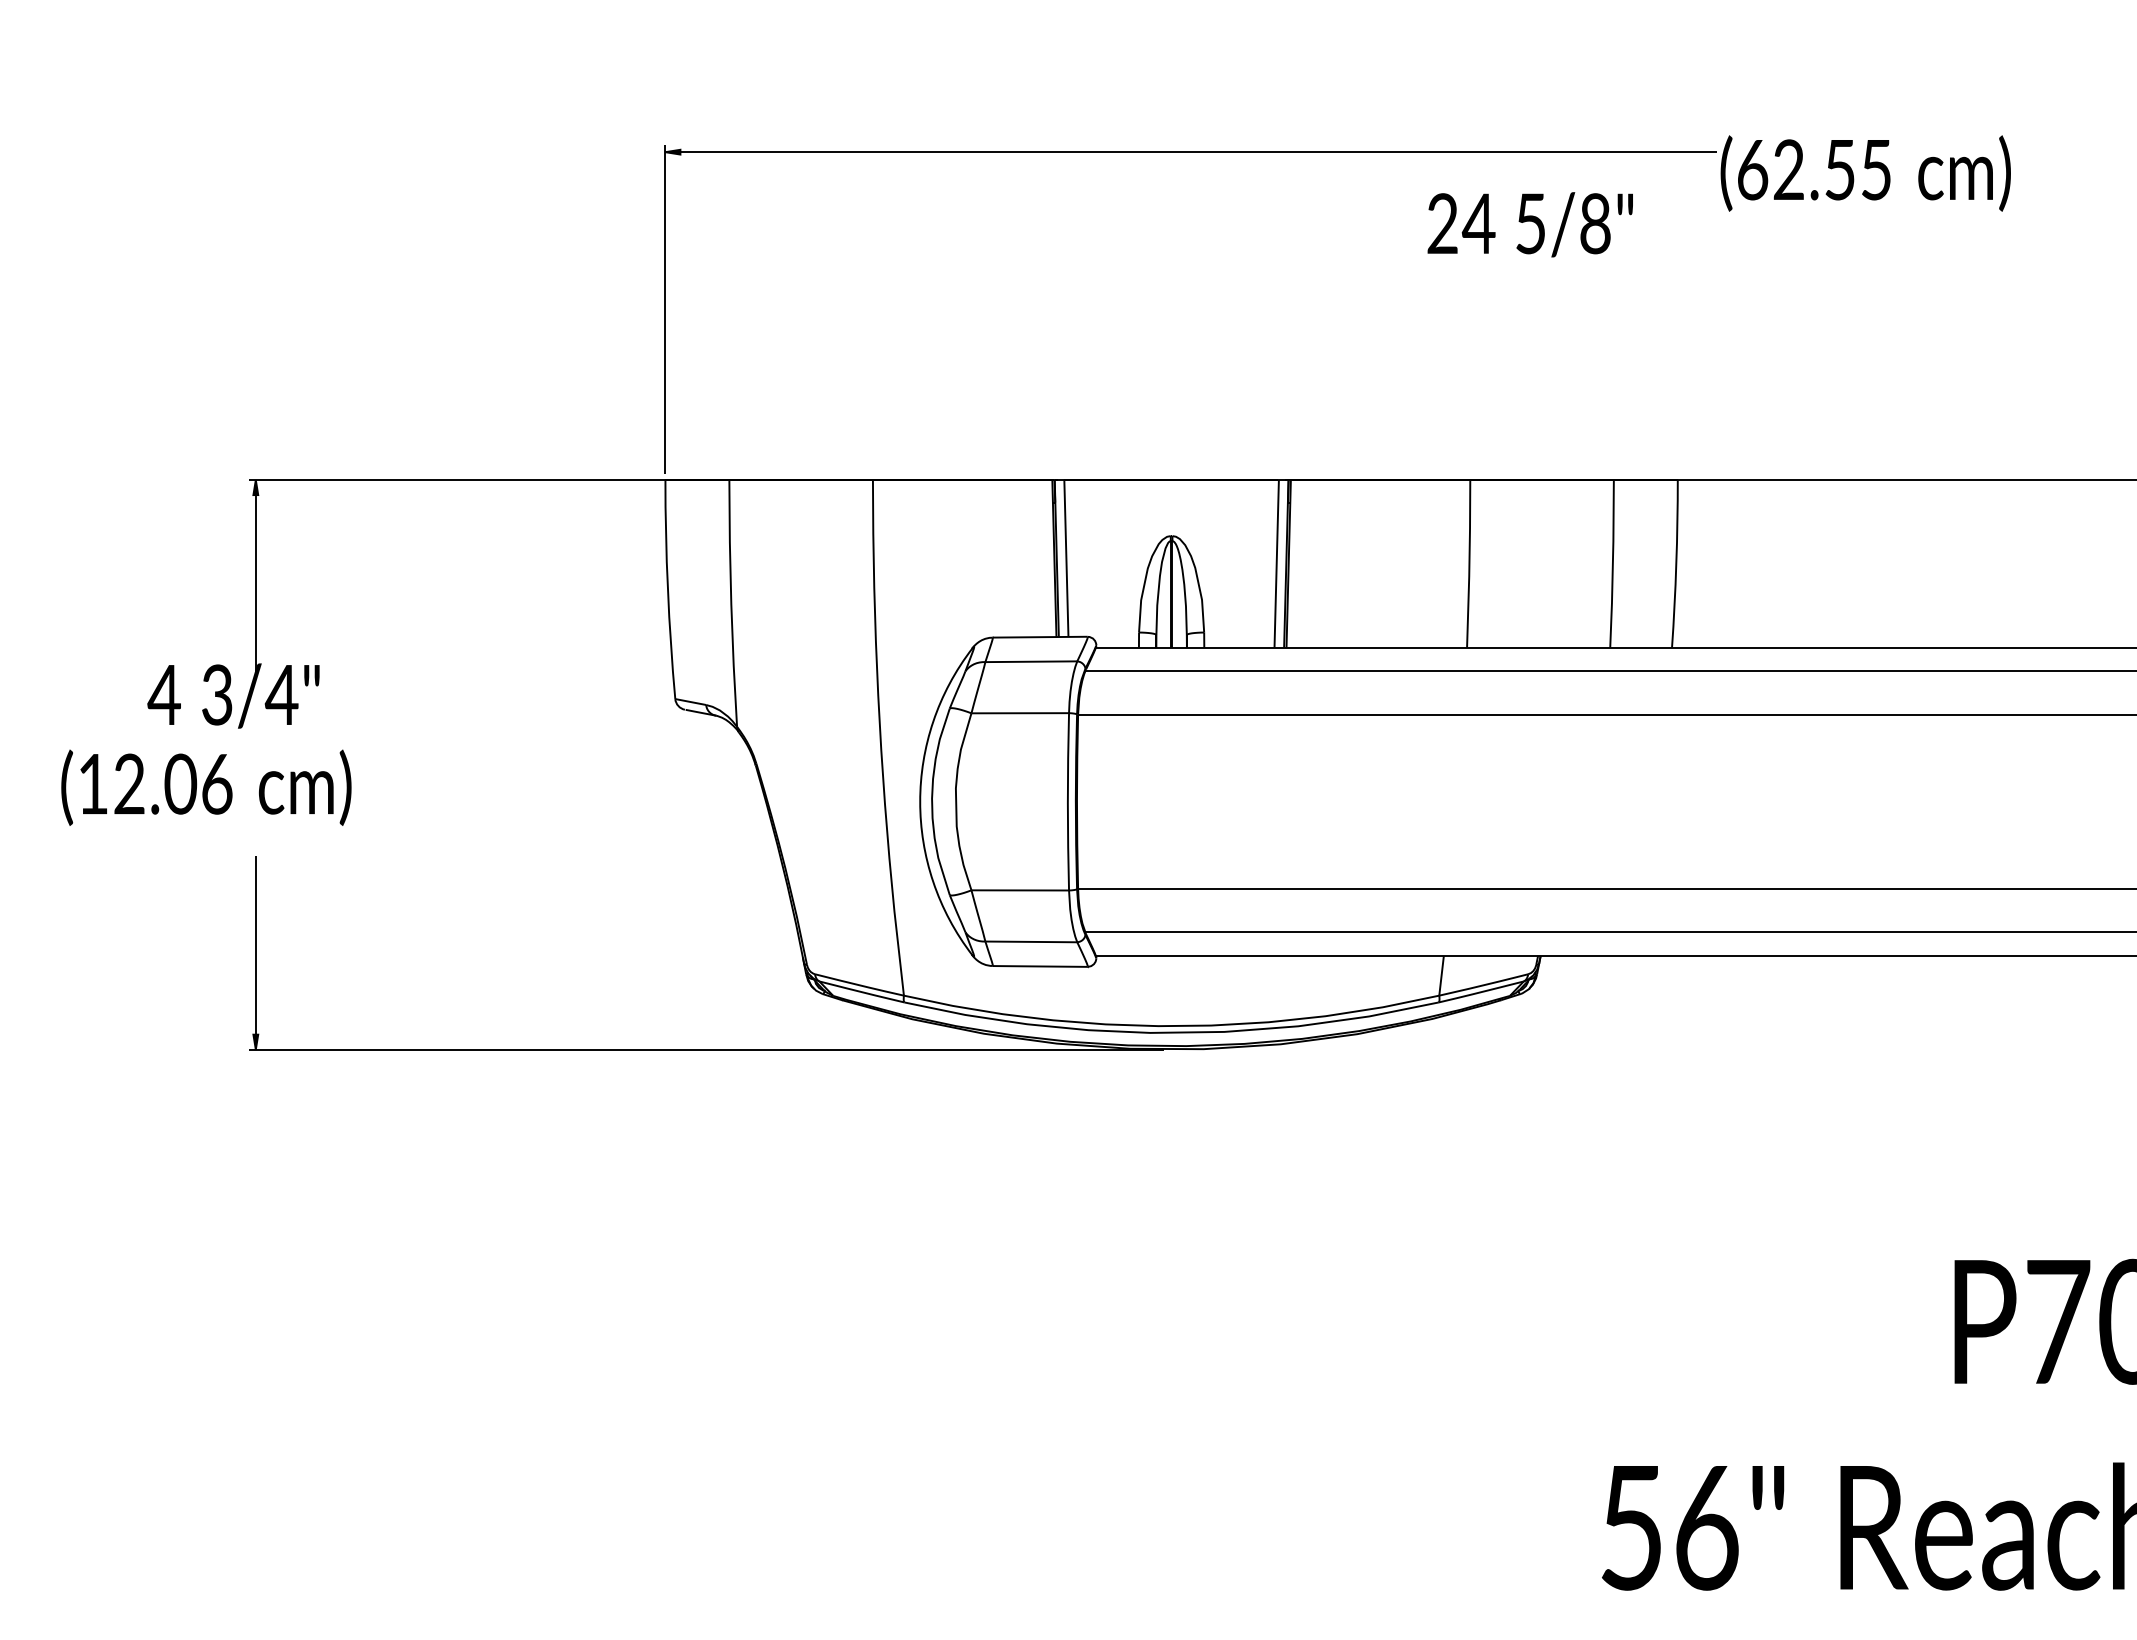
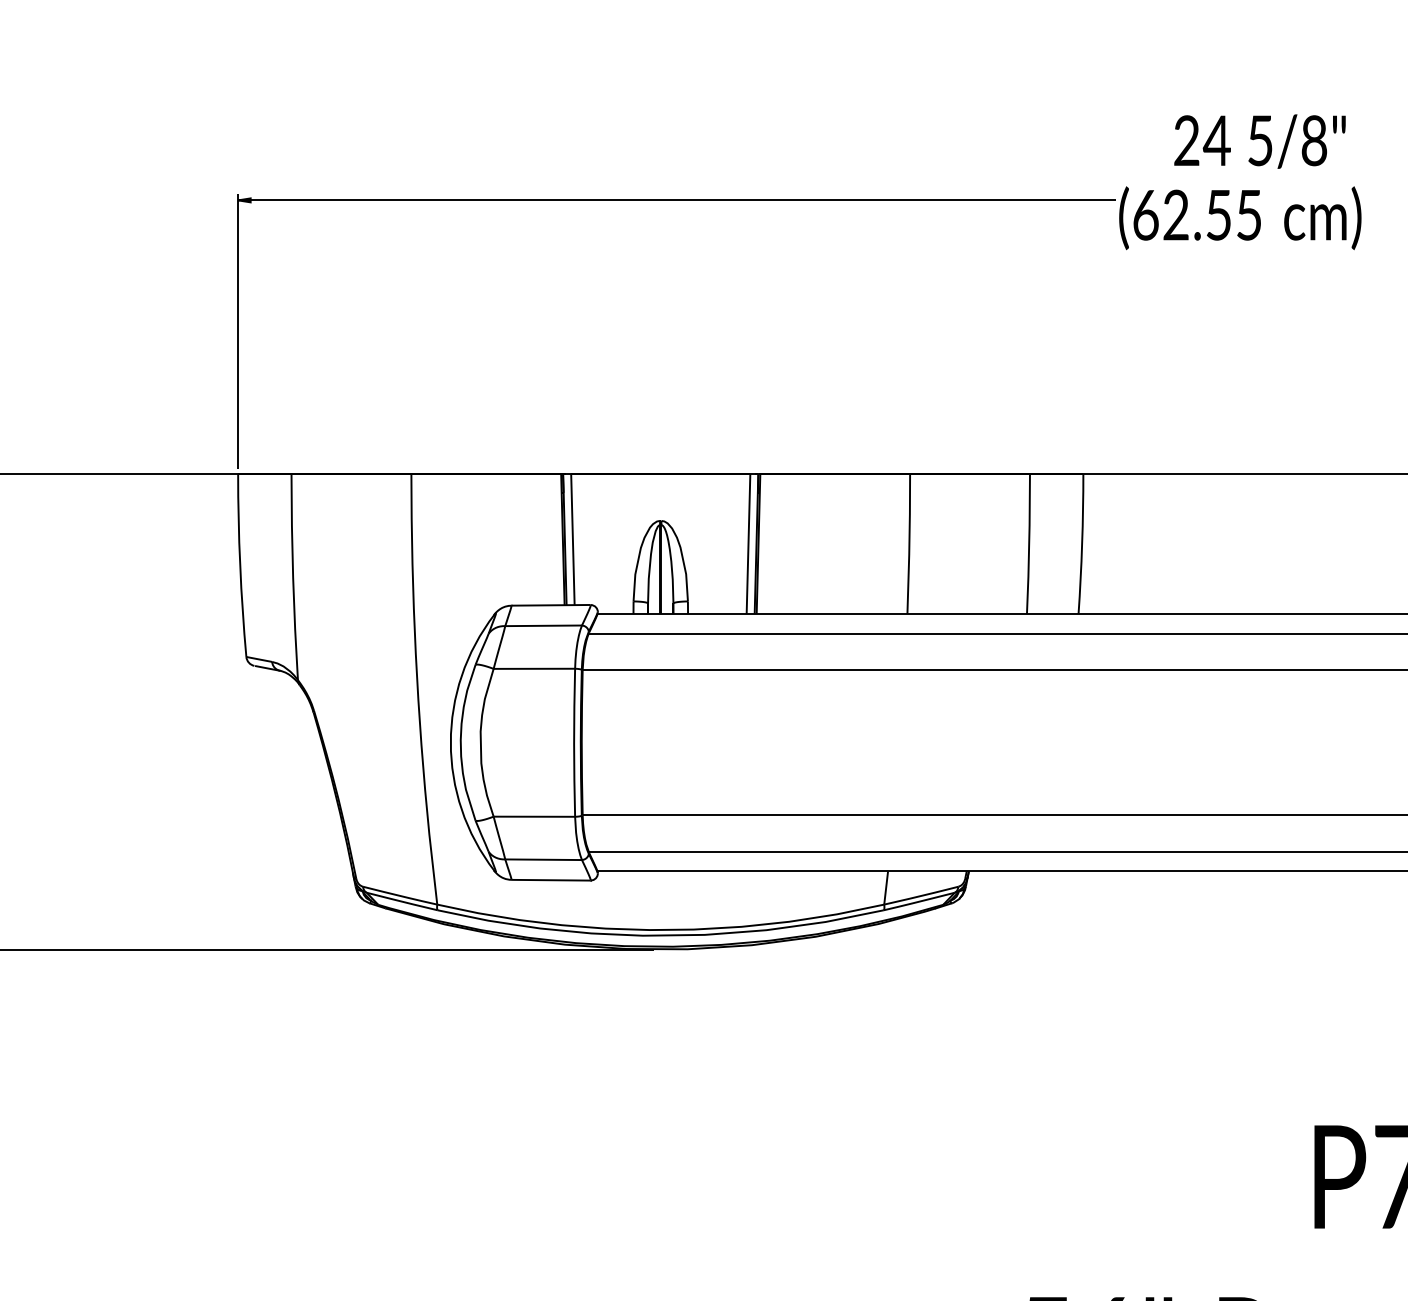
text: (1529, 224) -> (1259, 141), moved

